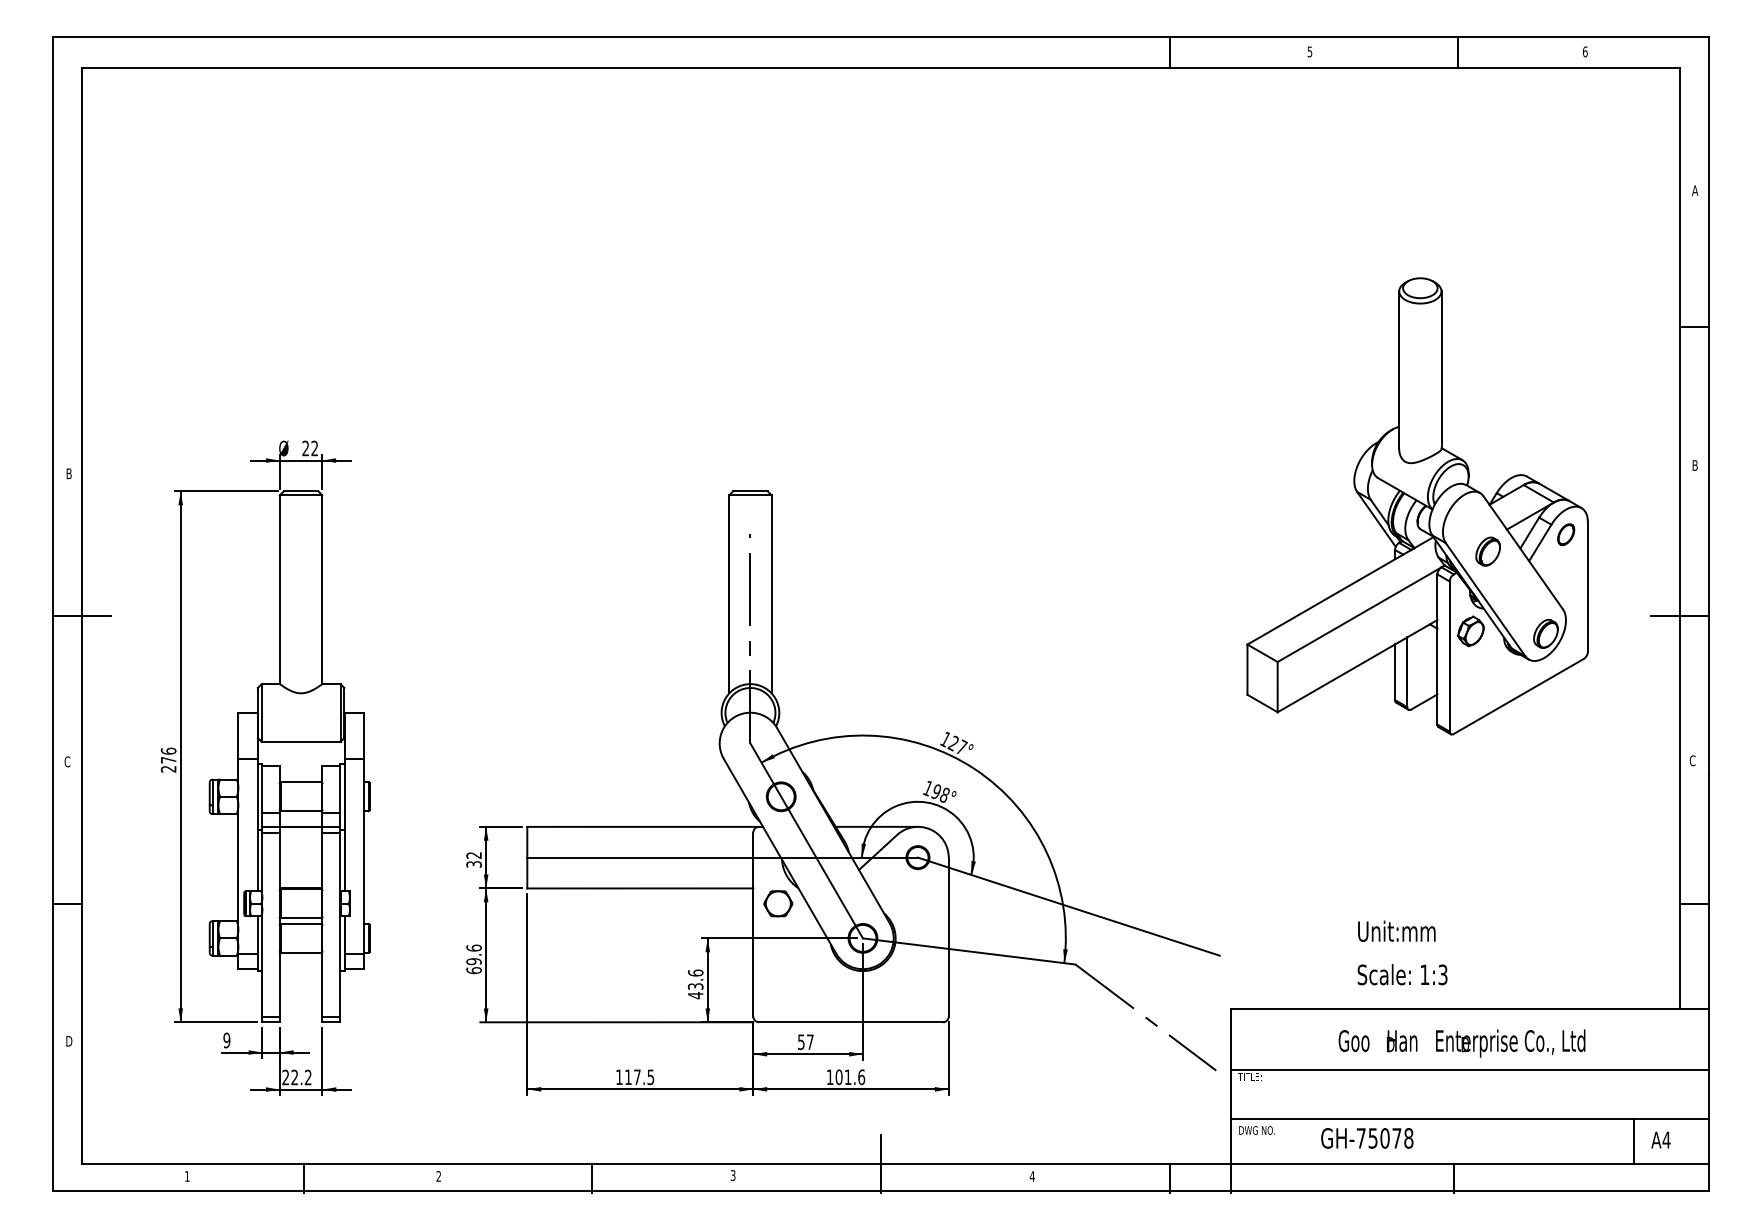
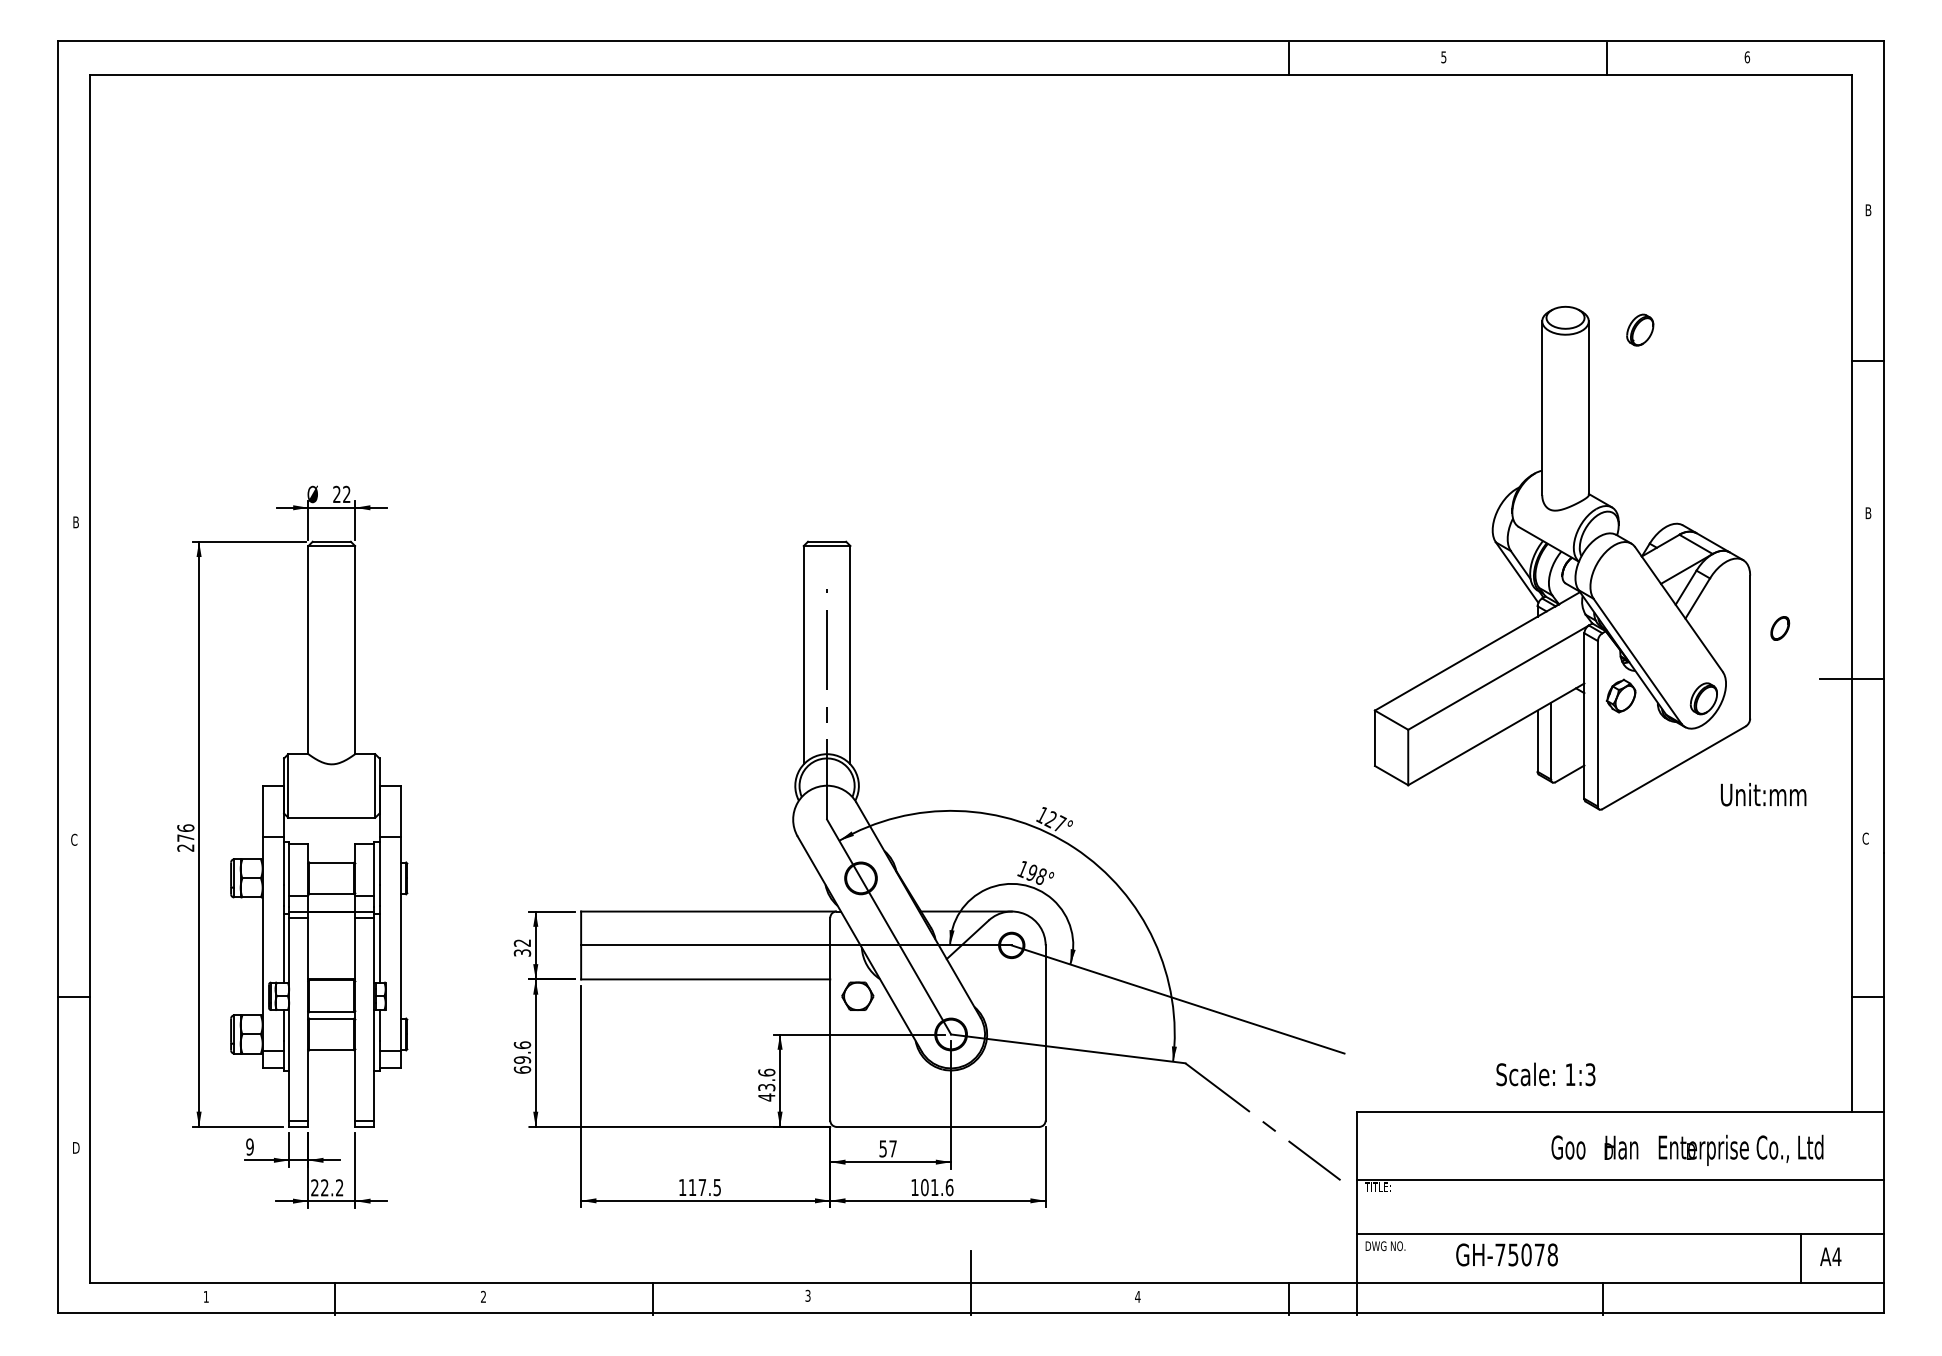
text: (1695, 190) -> (1868, 210), A -> B
part: (1566, 534) -> (1780, 628), moved
part: (1488, 551) -> (1640, 329), moved
line: (81, 616) -> (89, 679), removed
text: (1396, 931) -> (1763, 794), moved
text: (1462, 1042) -> (1687, 1149), moved

